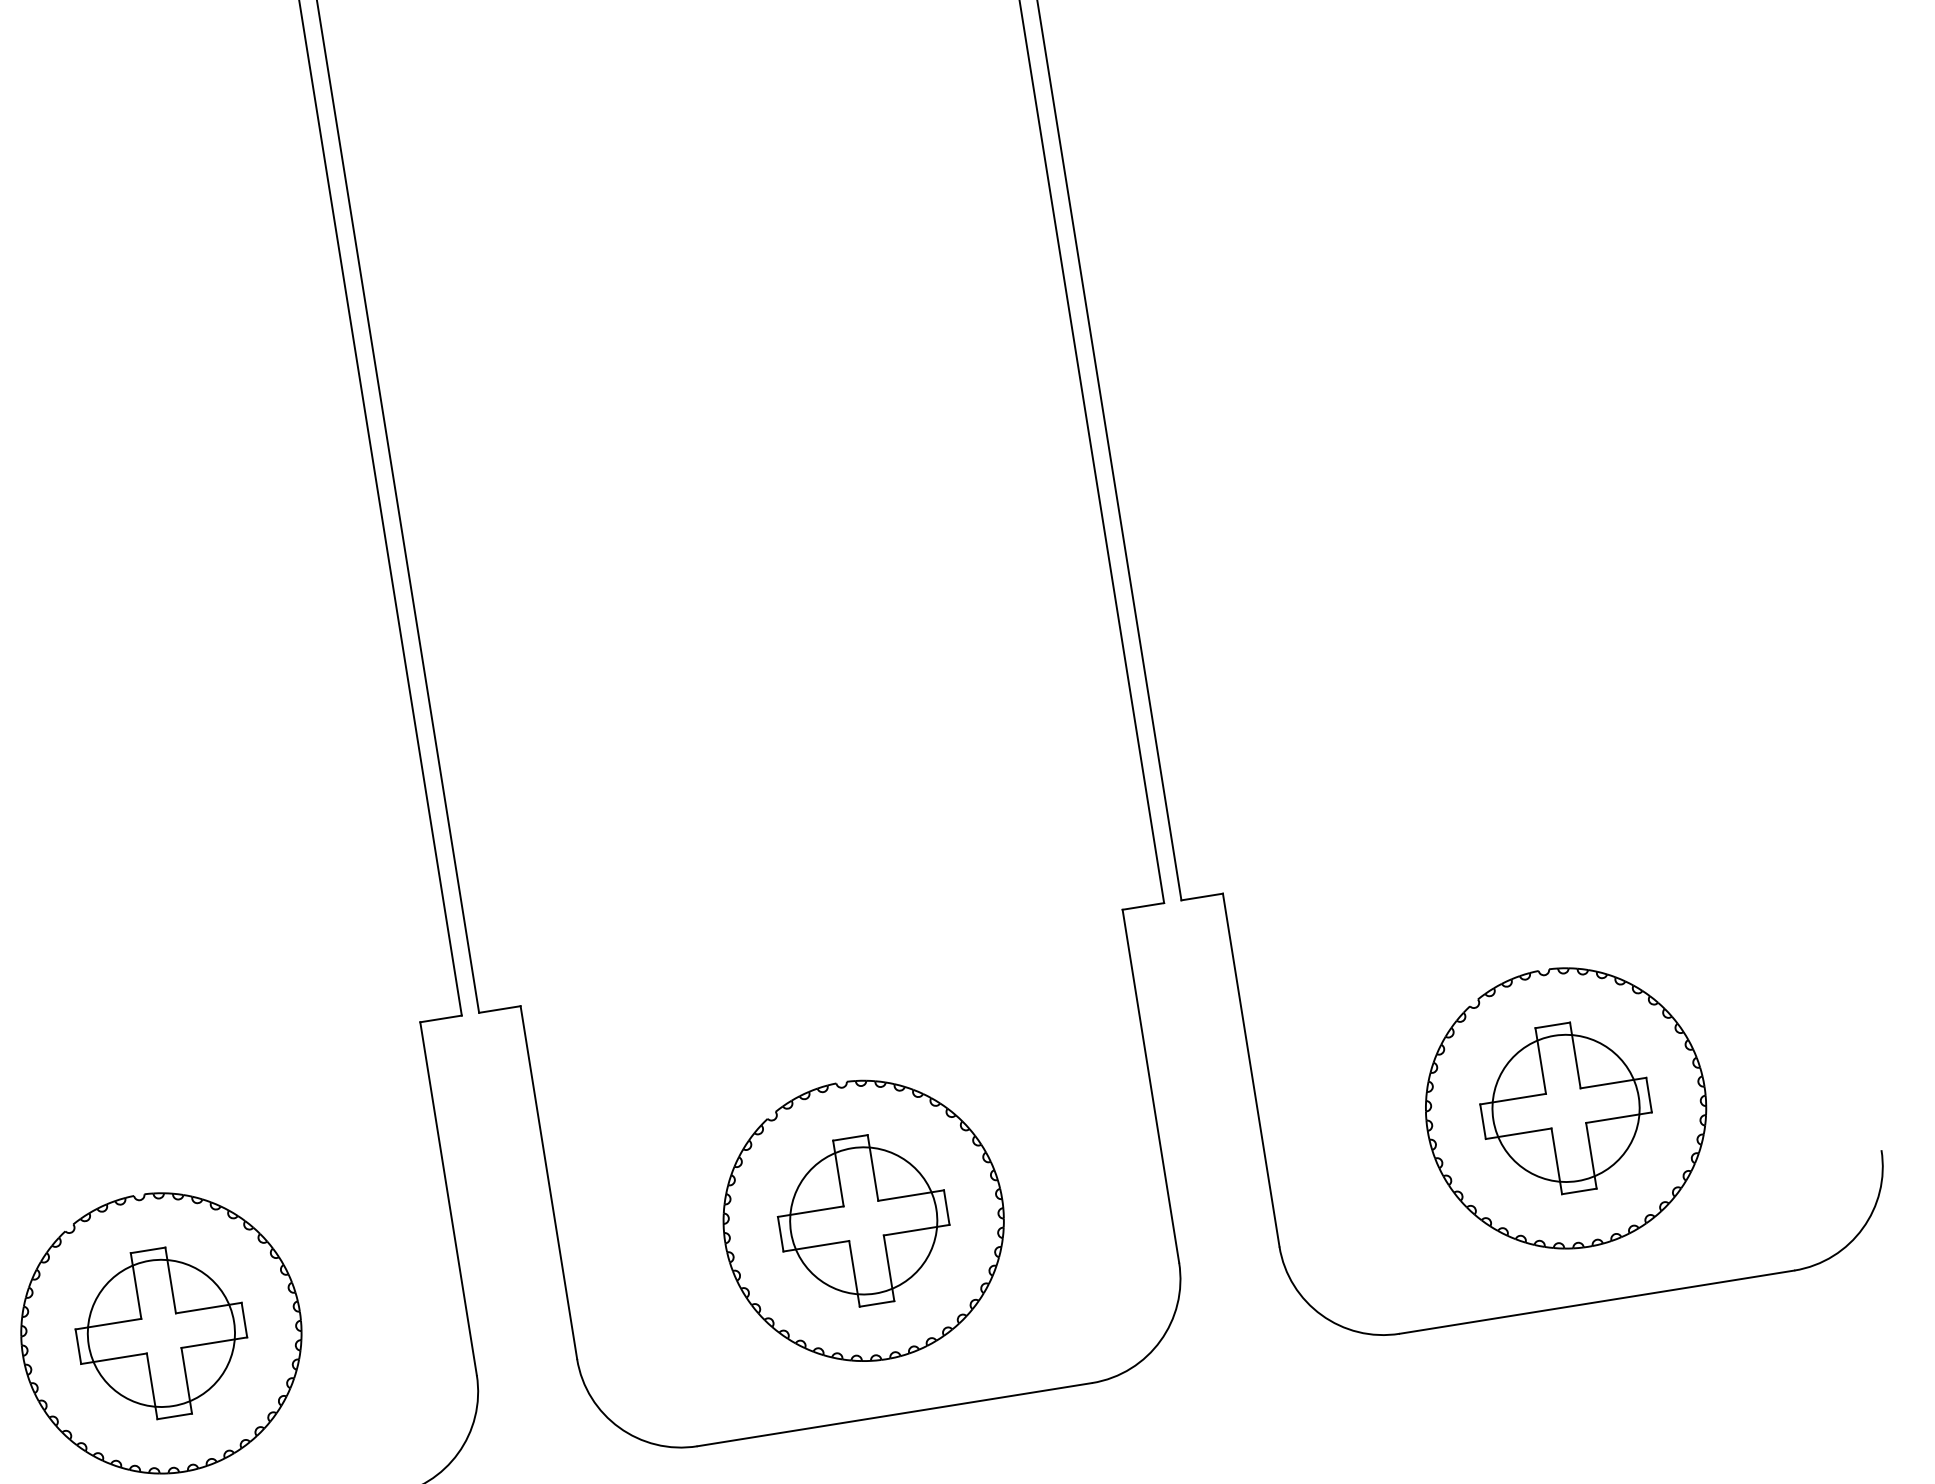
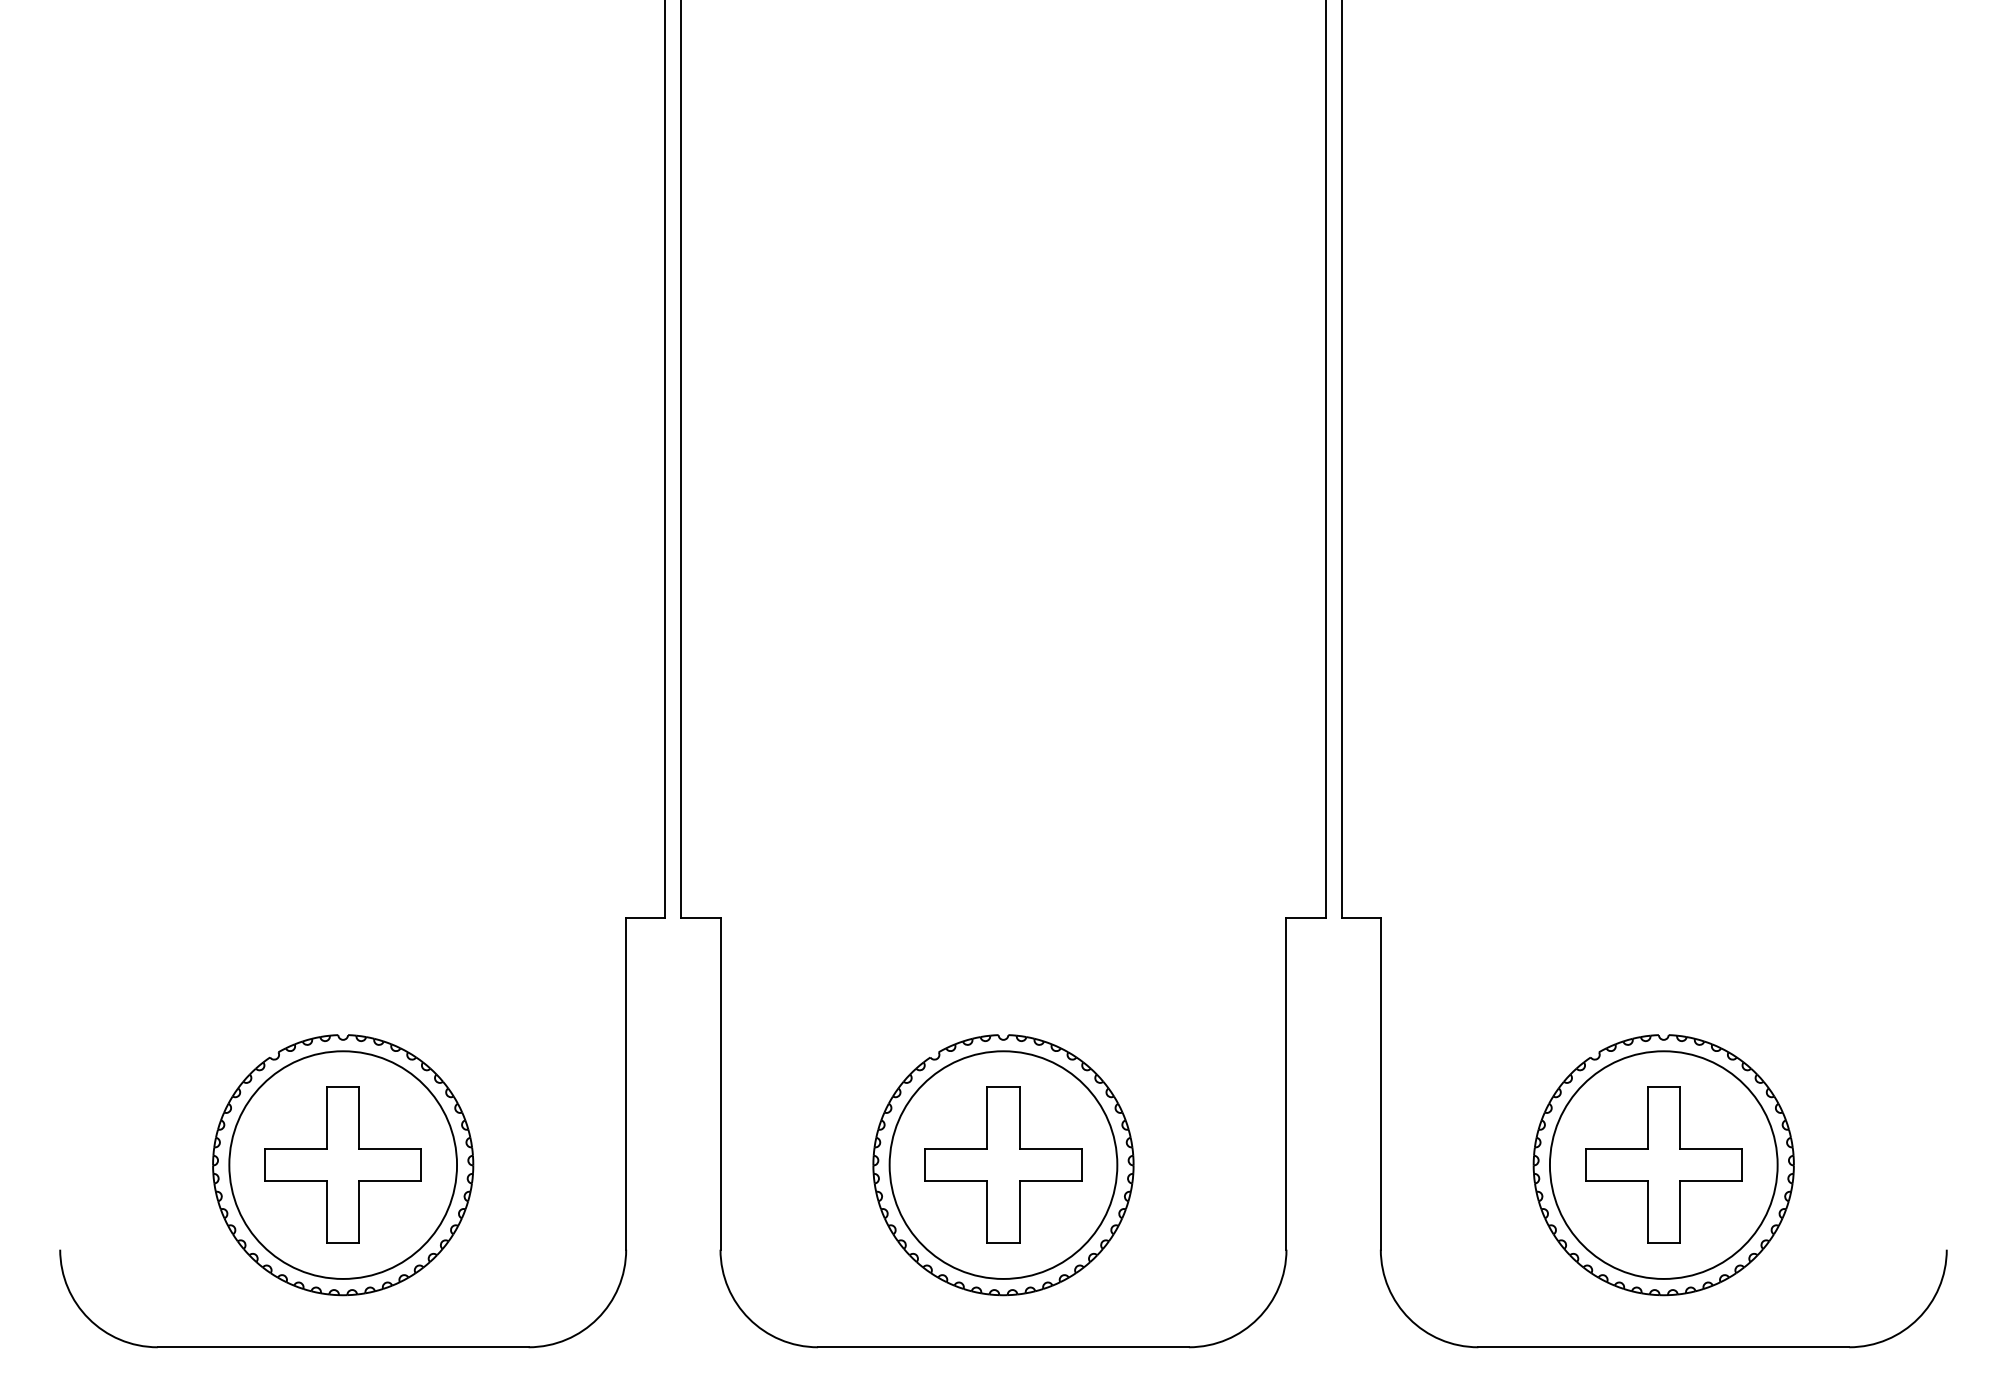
circle: (1565, 1107) -> (1663, 1164), size x1.67
circle: (863, 1220) -> (1003, 1164), size x1.67
circle: (161, 1332) -> (343, 1164), size x1.67

